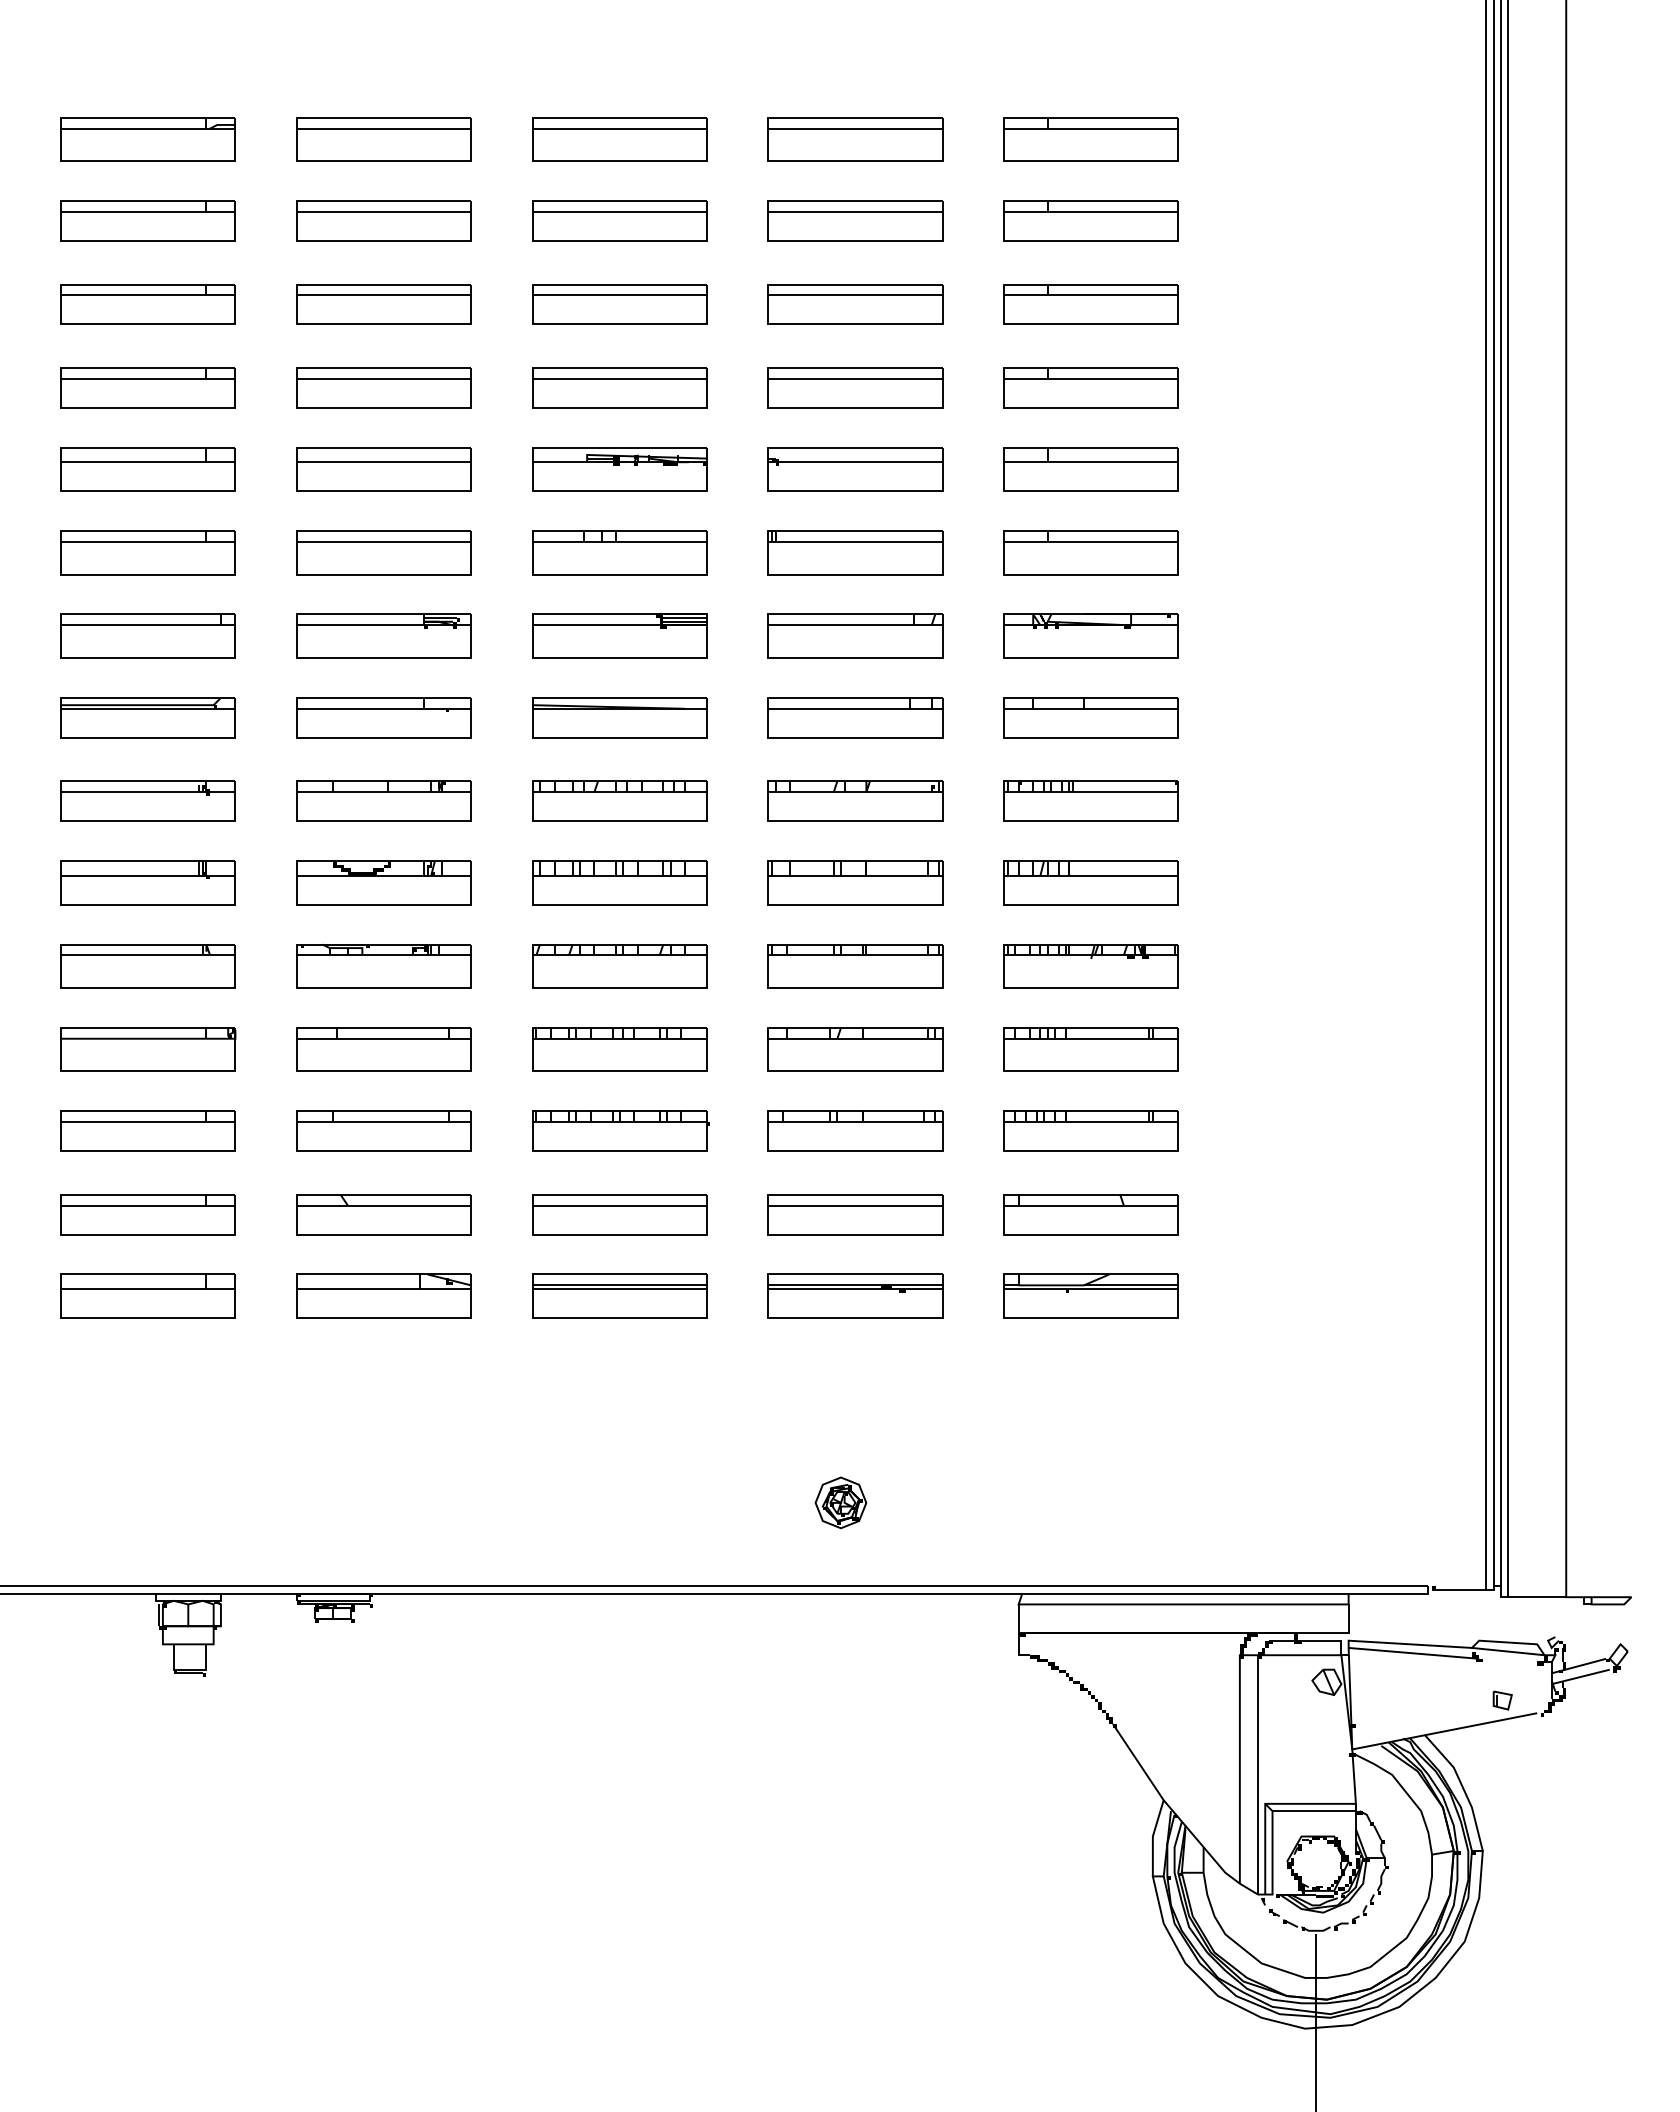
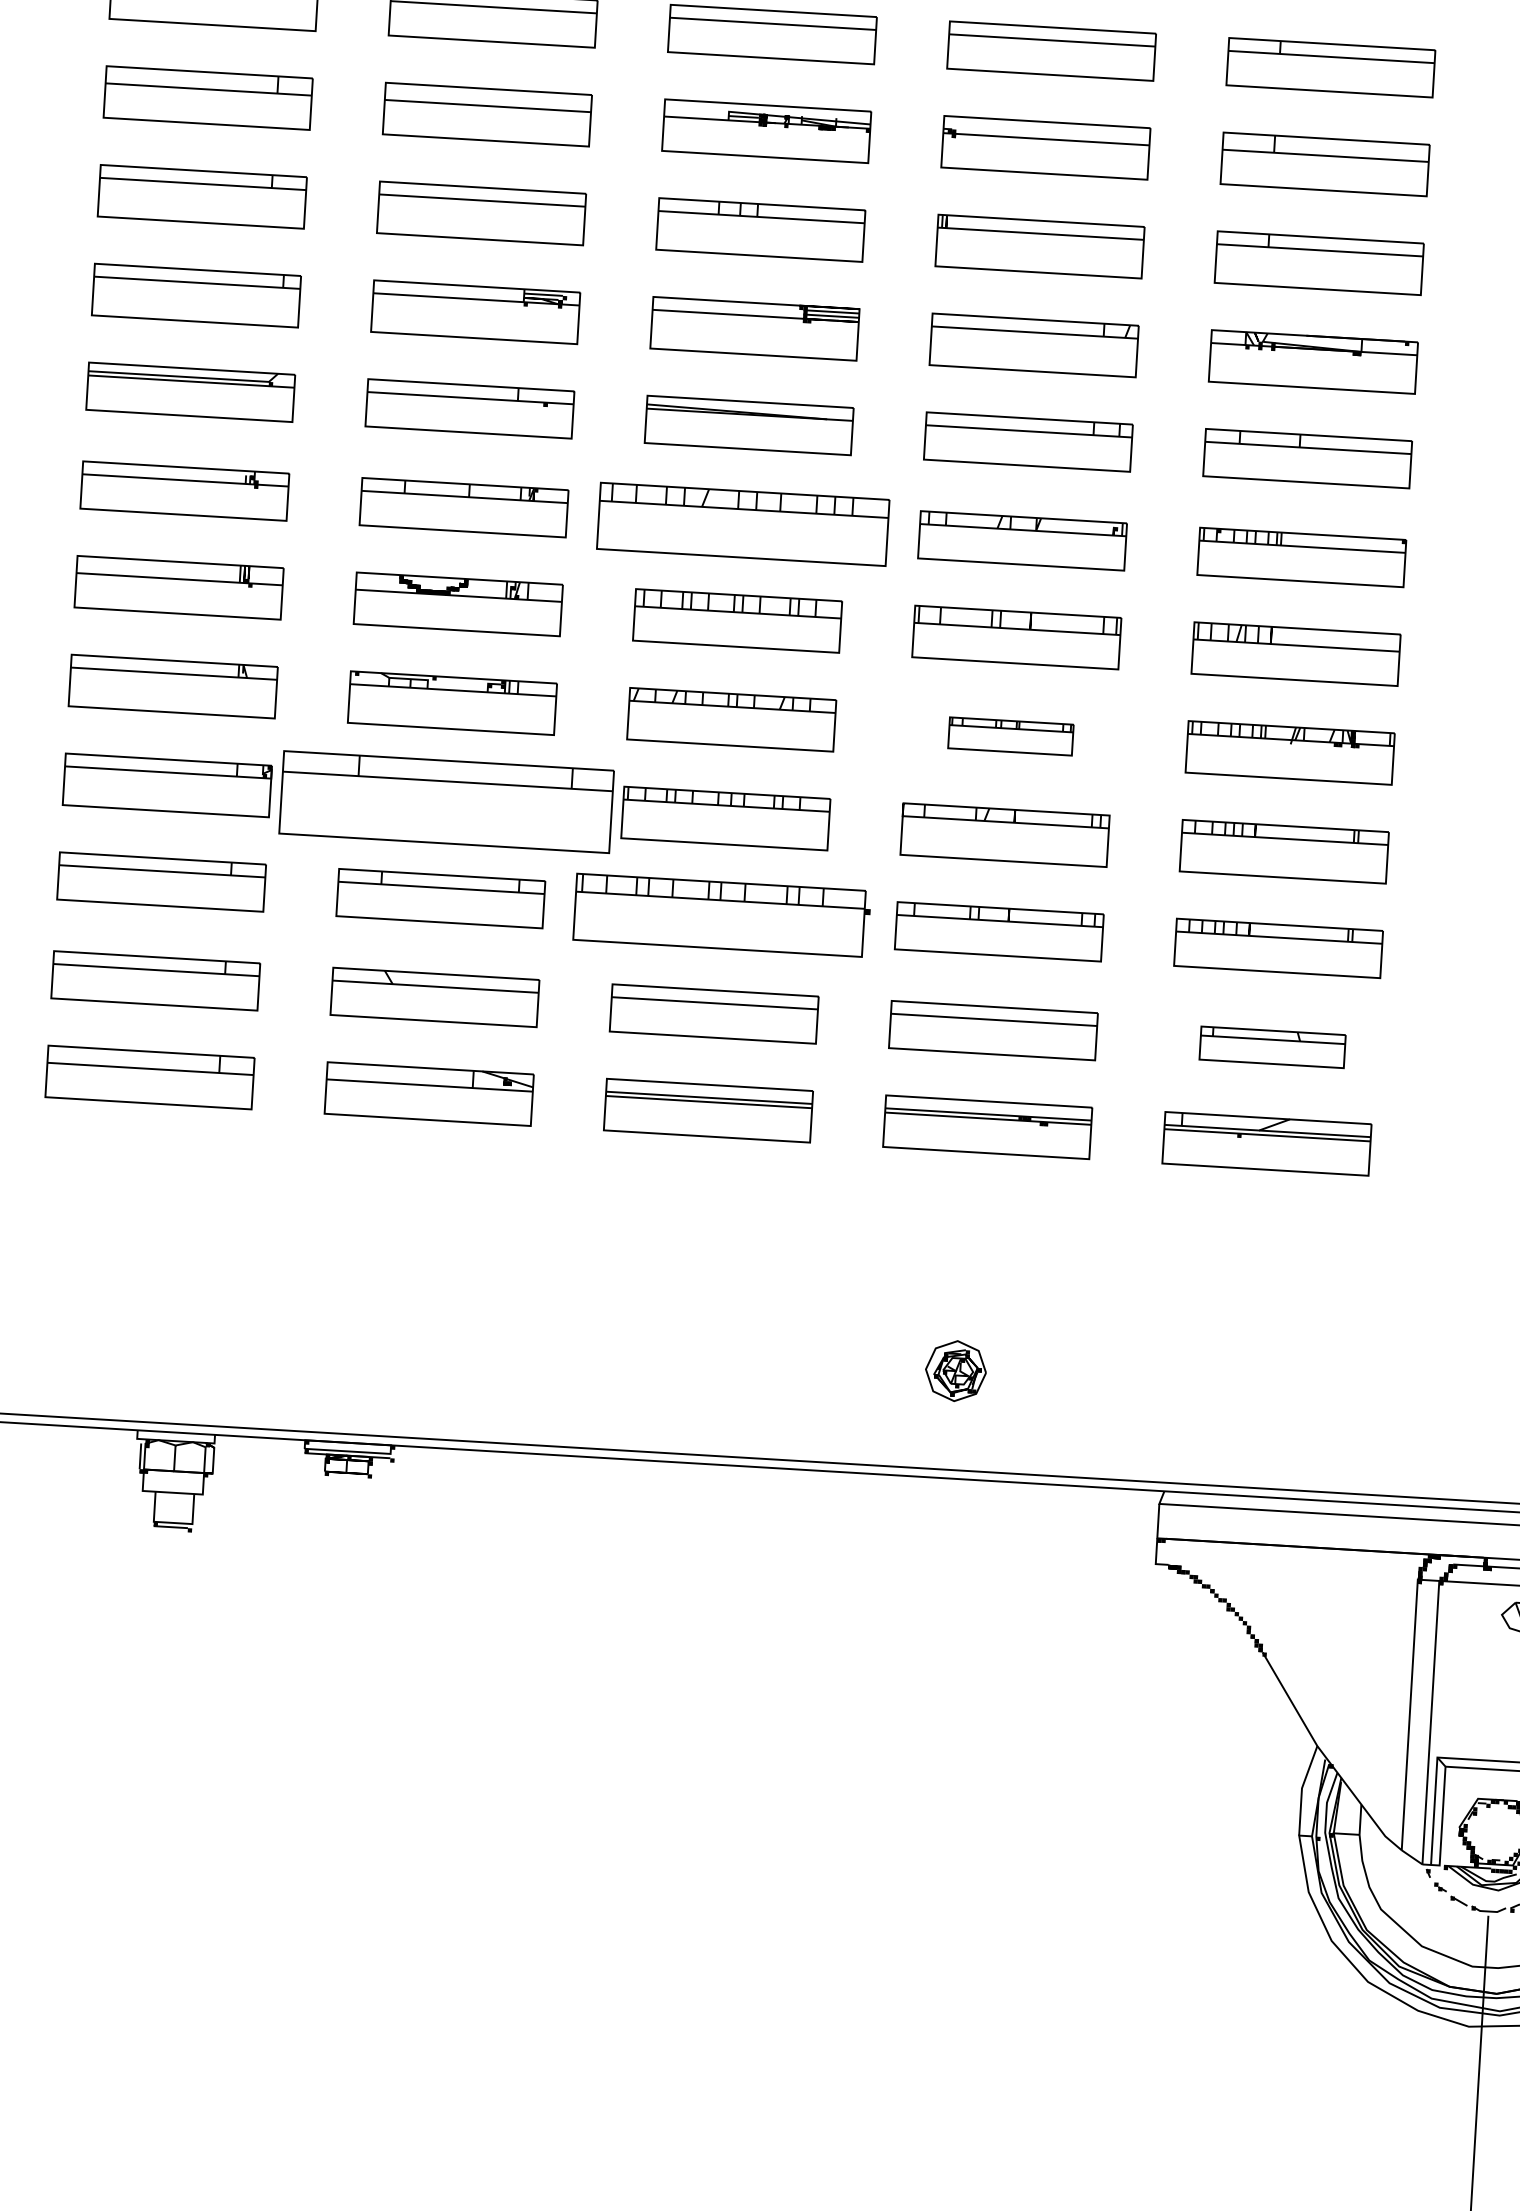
part: (619, 800) -> (743, 523), size x1.4
part: (855, 966) -> (1010, 736), size x0.6
part: (383, 1049) -> (445, 801), size x1.6
part: (620, 1130) -> (720, 914), size x1.4
part: (1090, 1214) -> (1271, 1047), size x0.7

